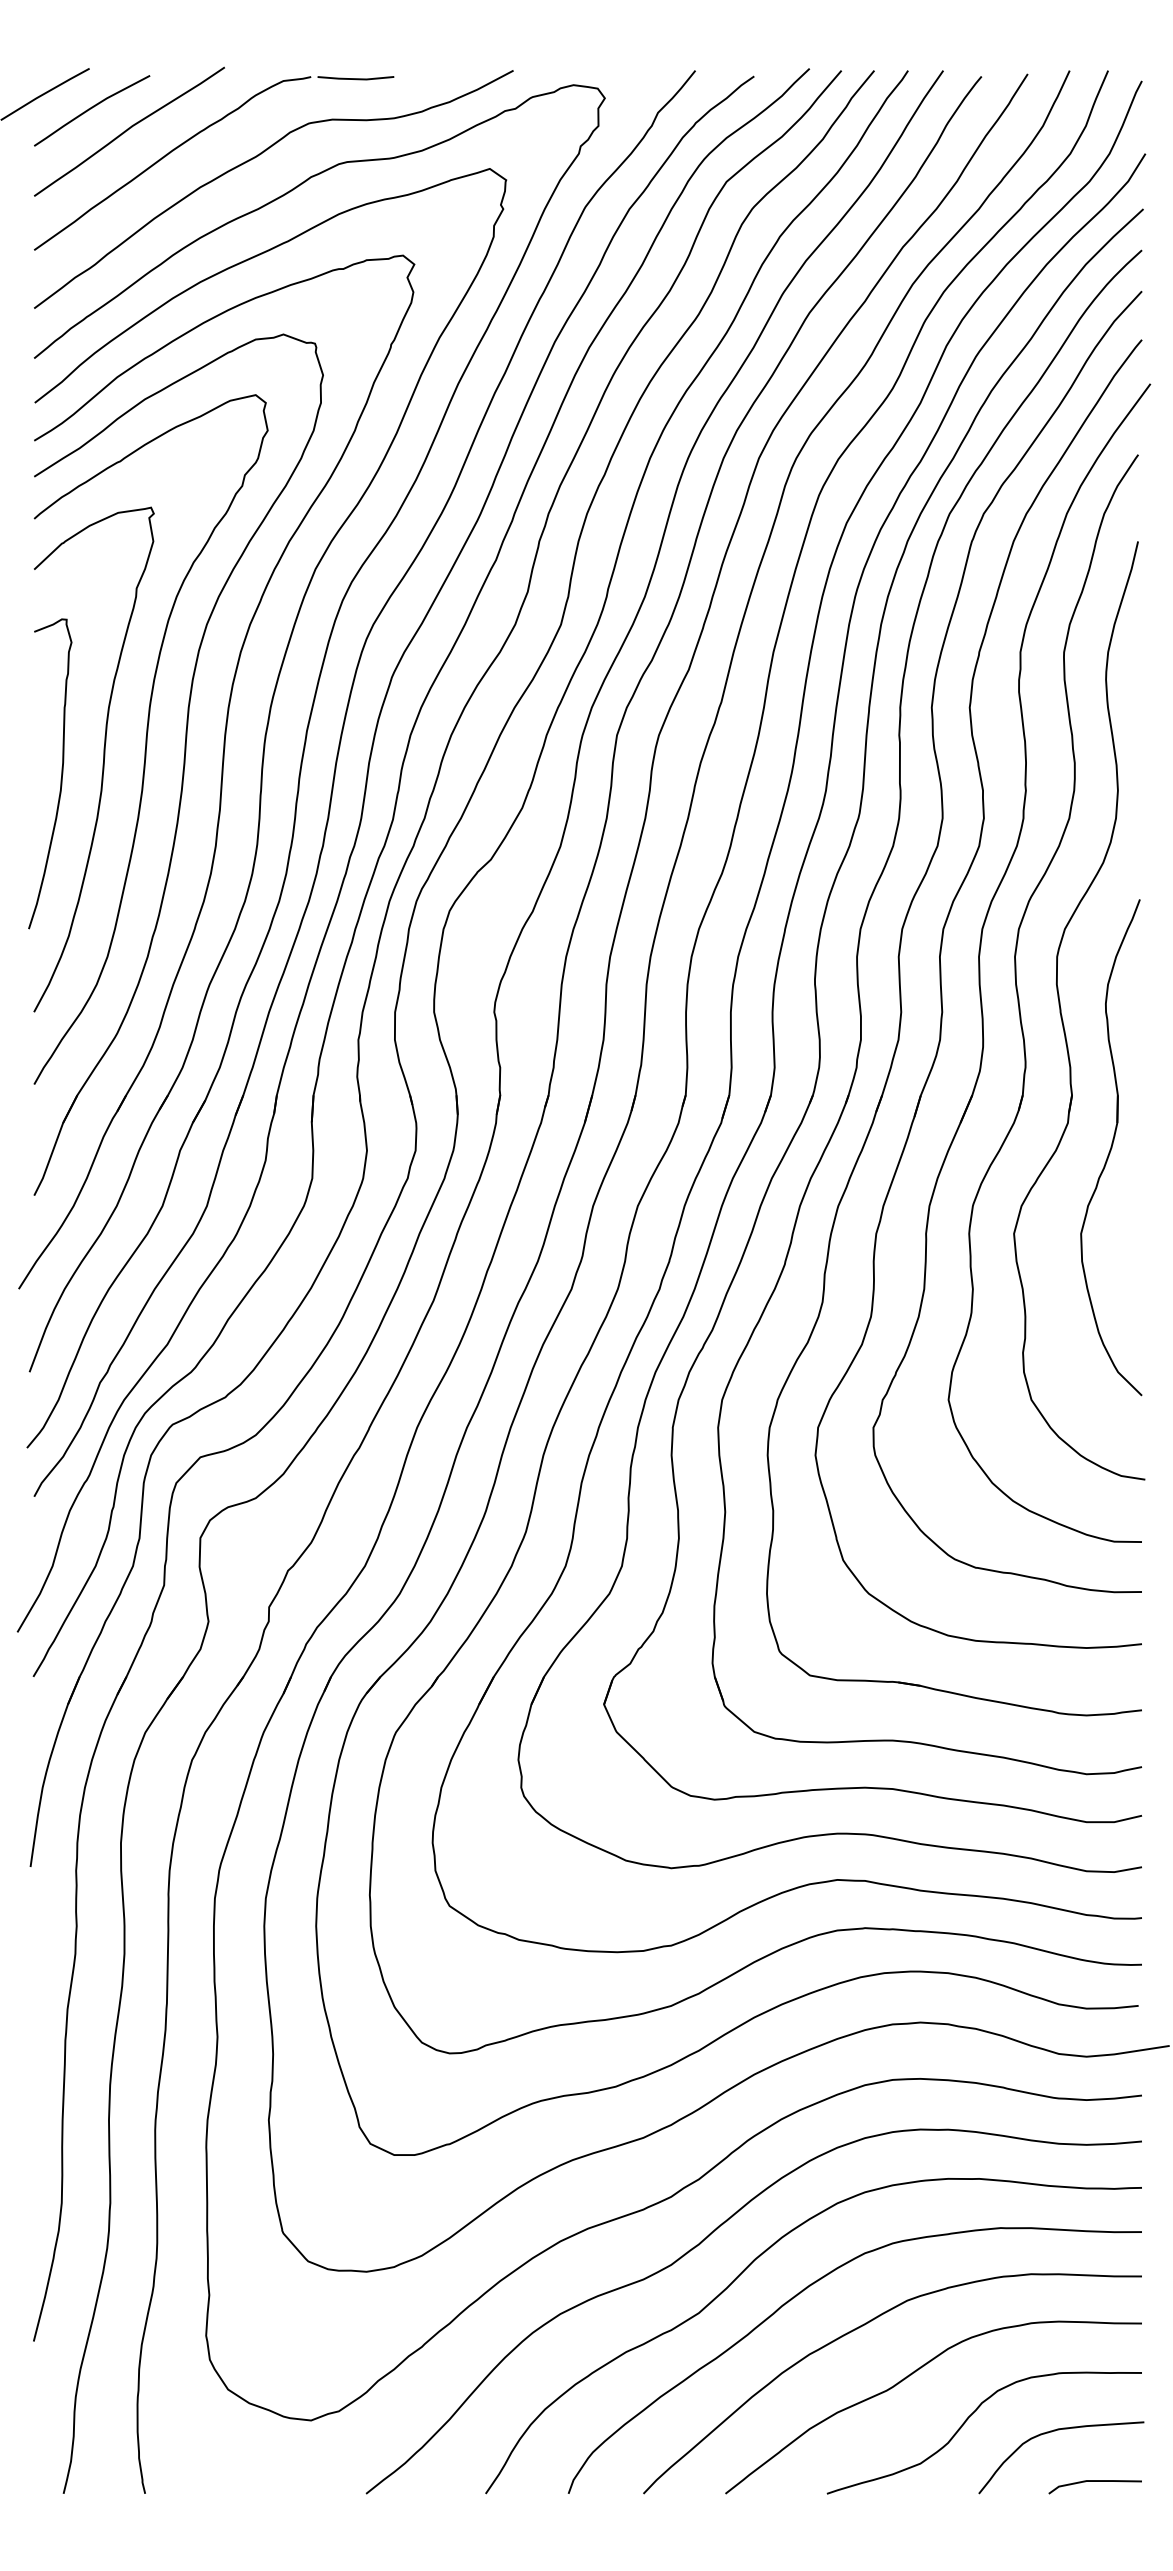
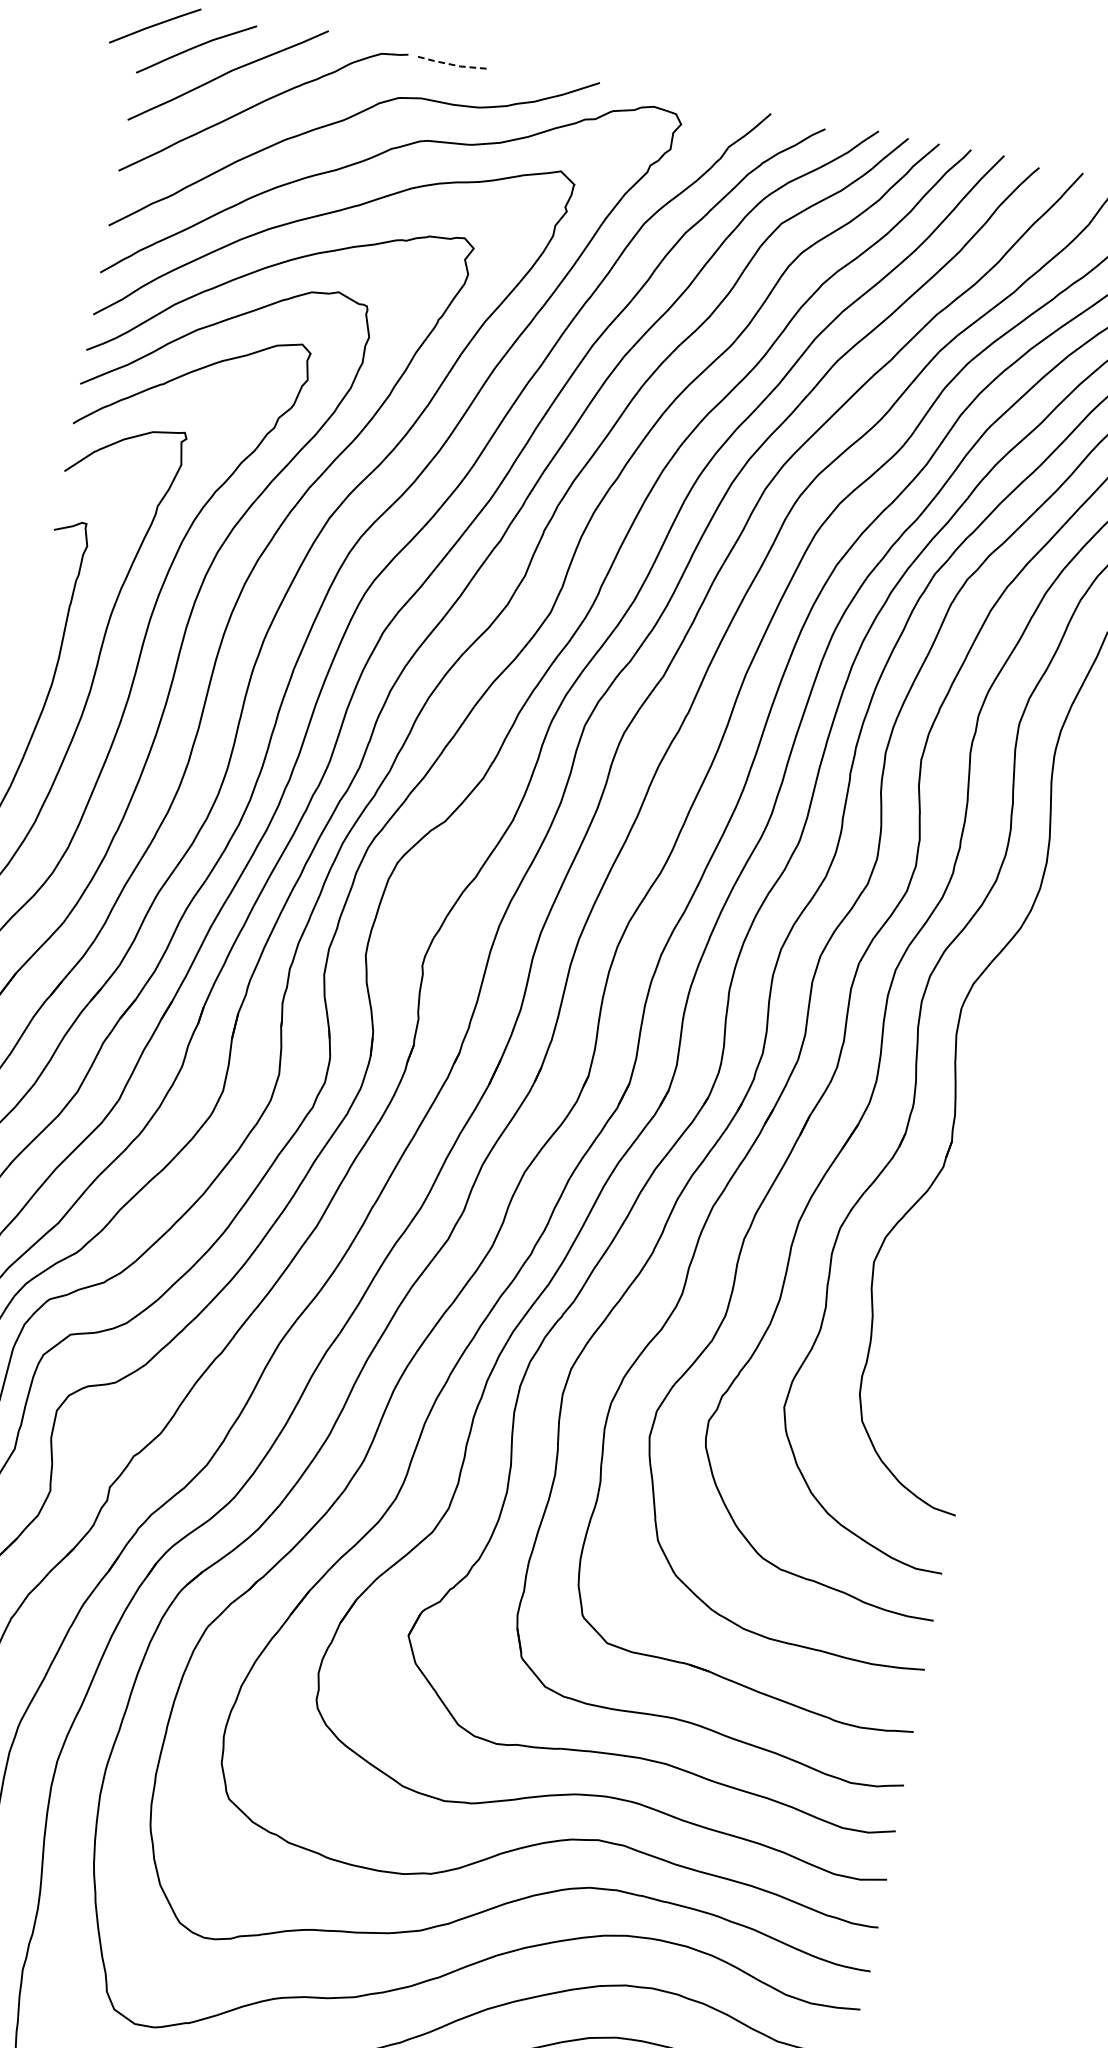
line: (355, 79) -> (449, 64), solid -> dashed
part: (1111, 1147) -> (980, 1197), removed

